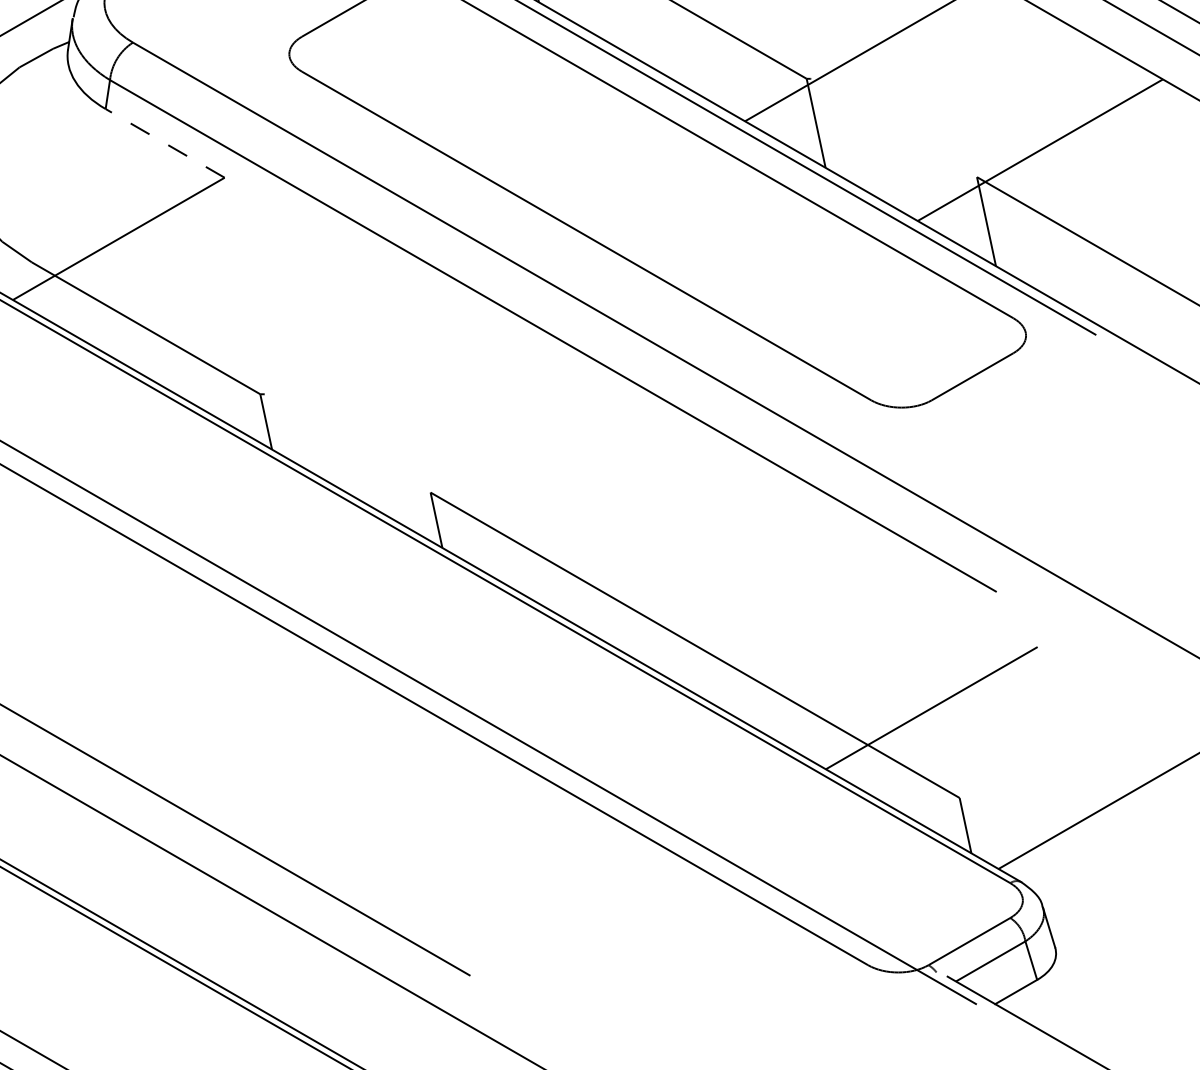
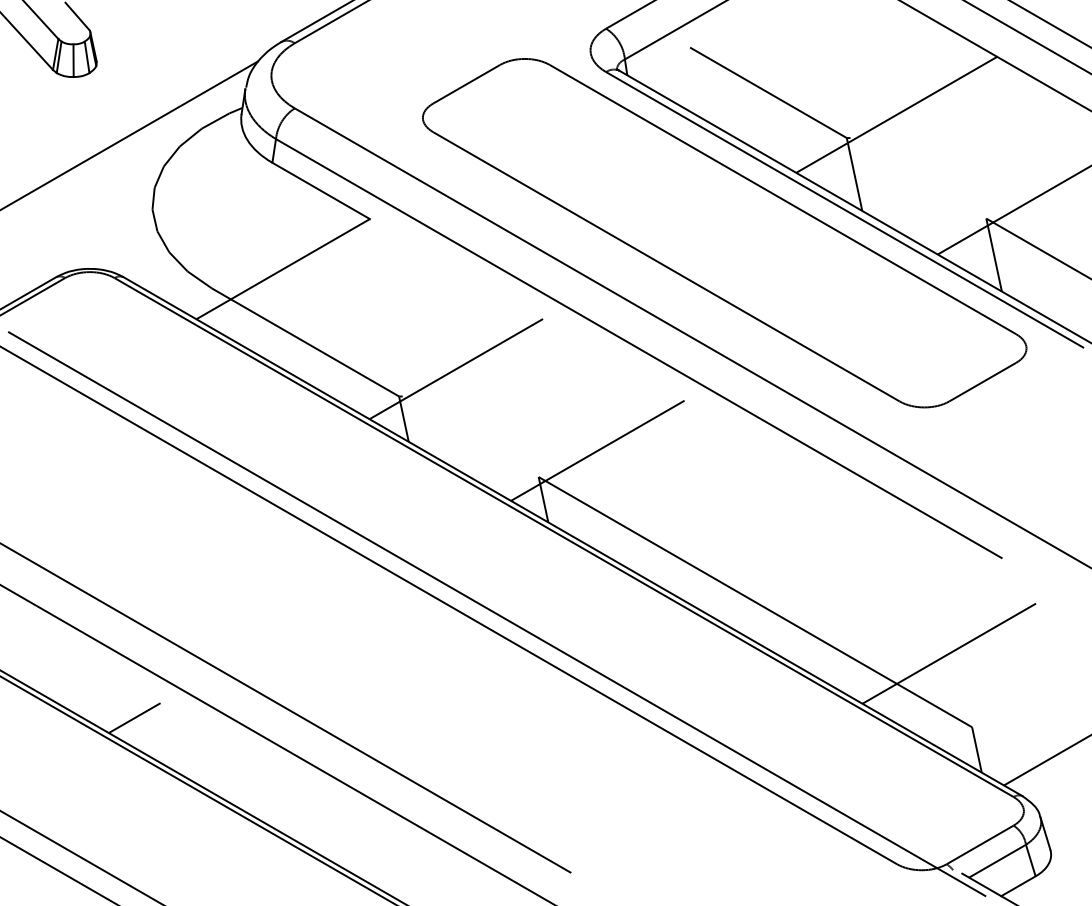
line: (164, 142) -> (320, 190), dashed -> solid
line: (330, 361) -> (456, 369), added
line: (502, 460) -> (597, 450), added

